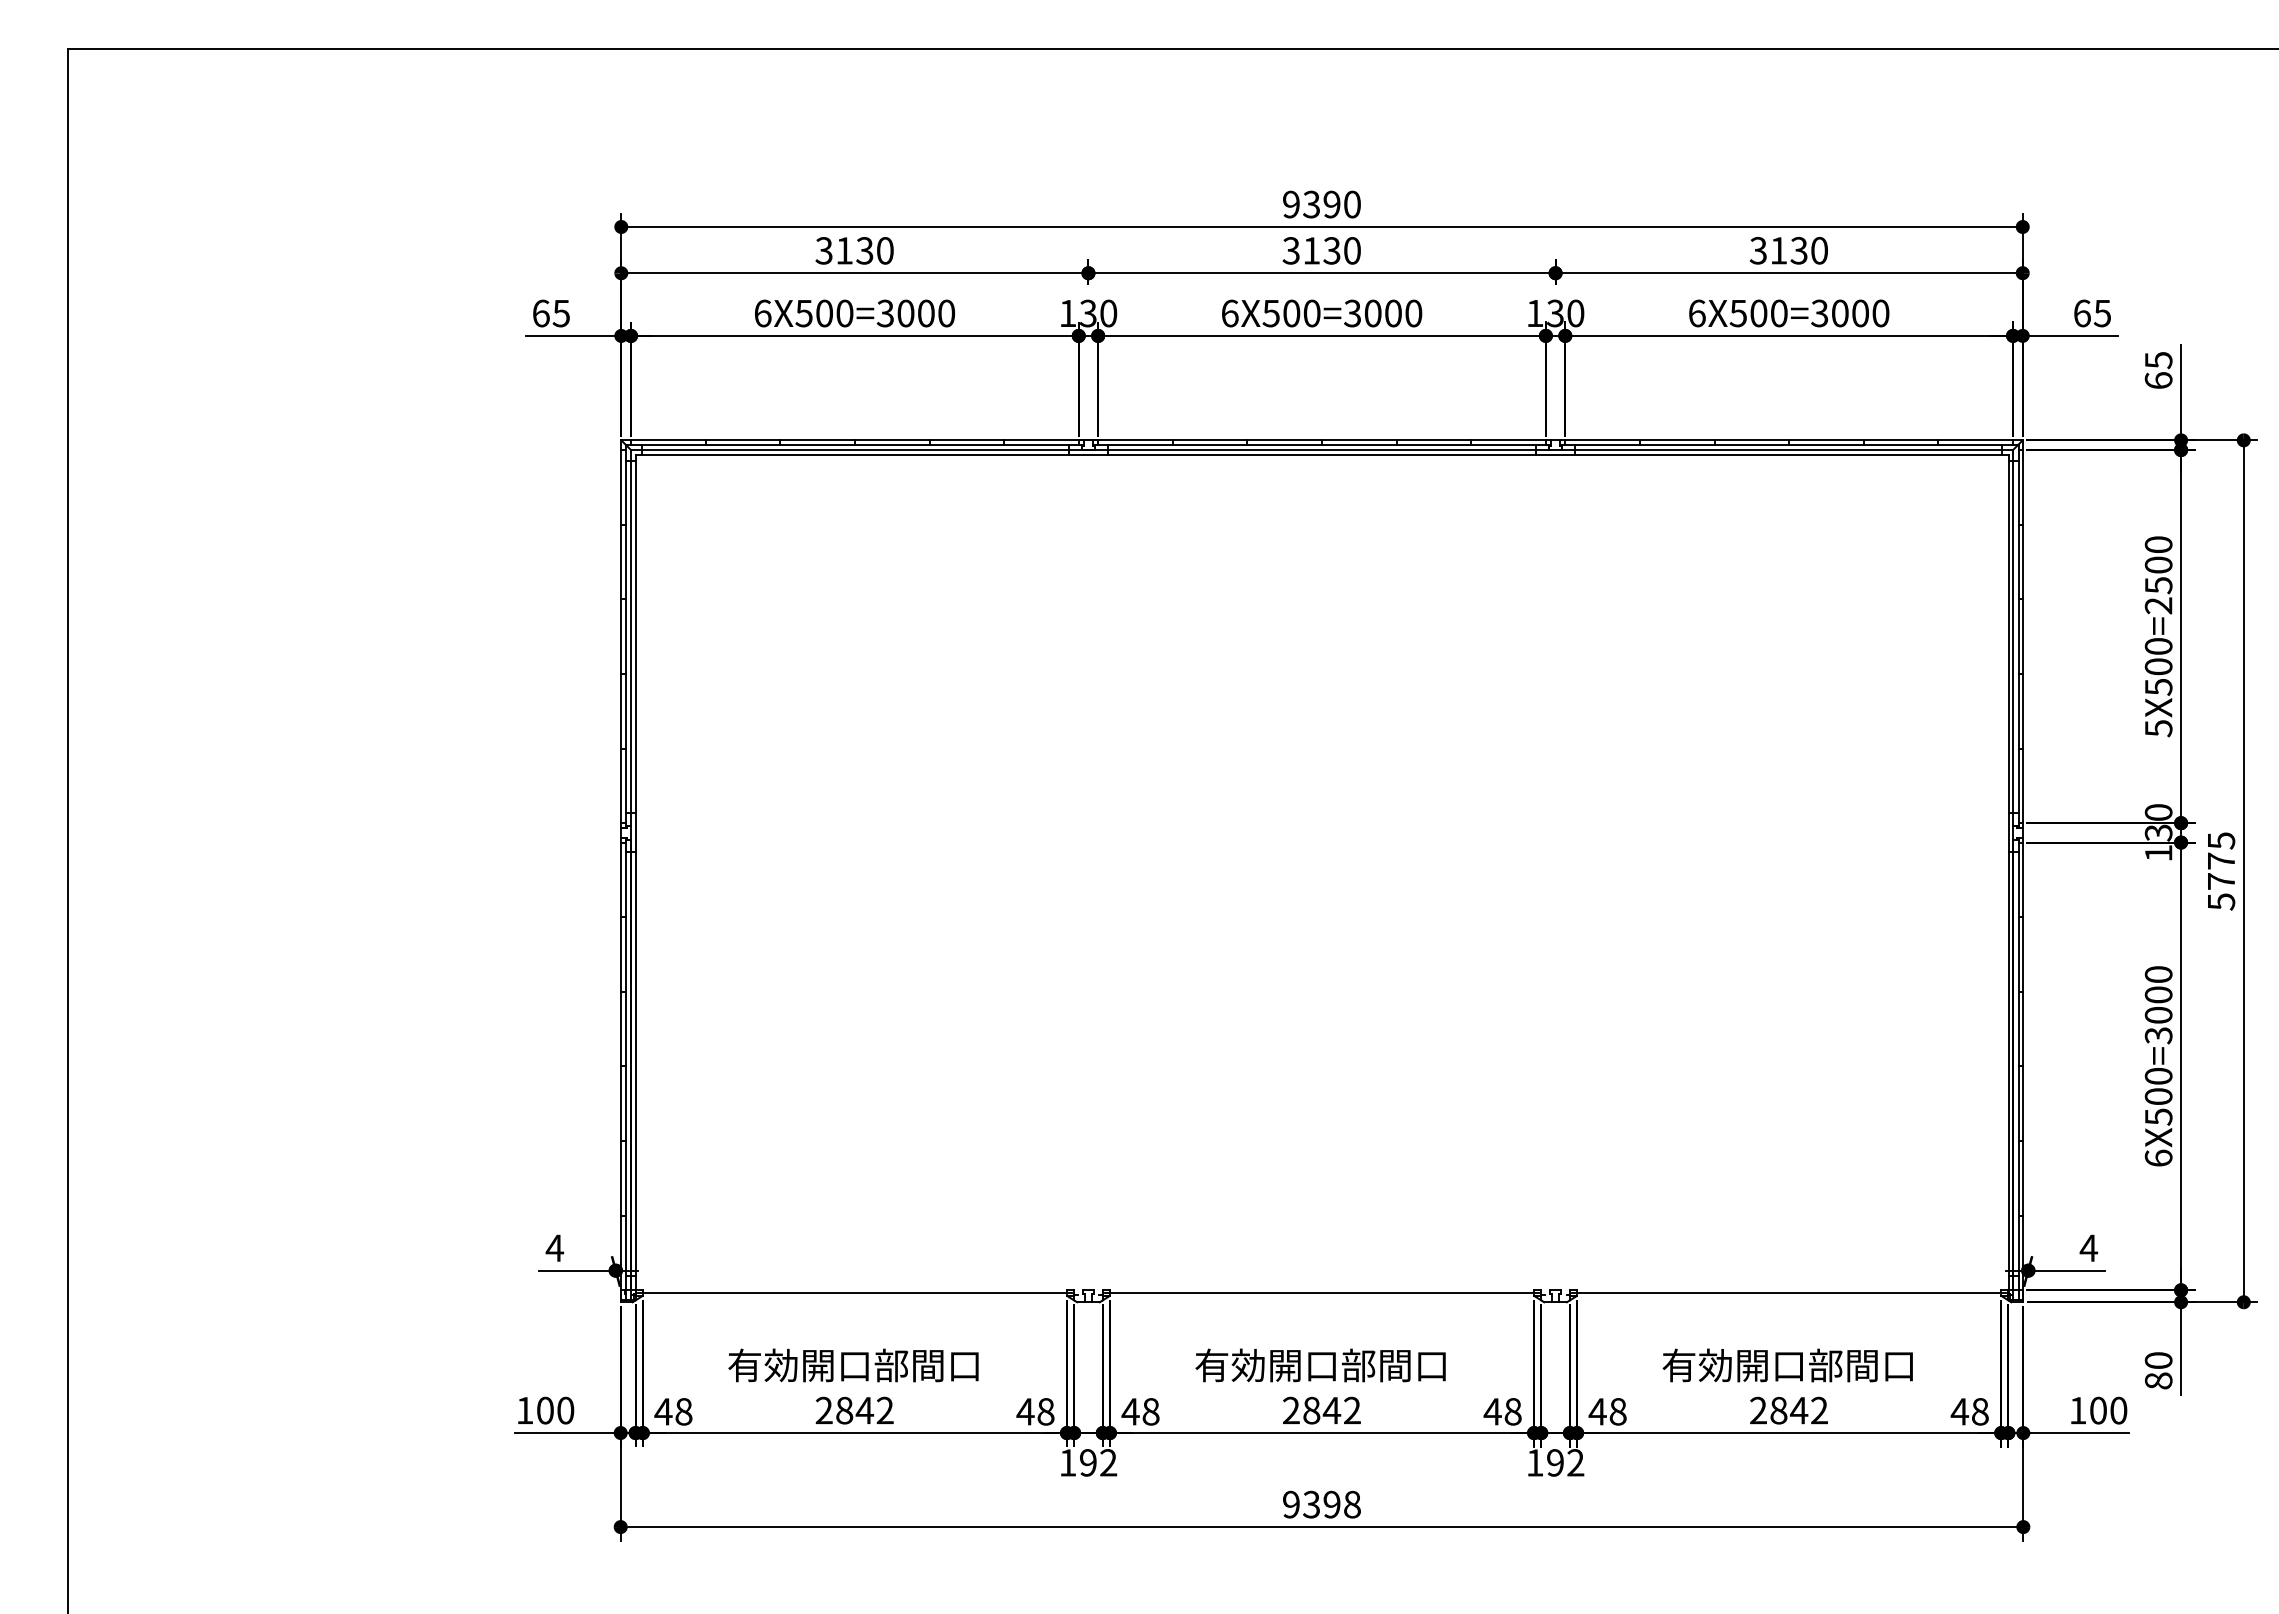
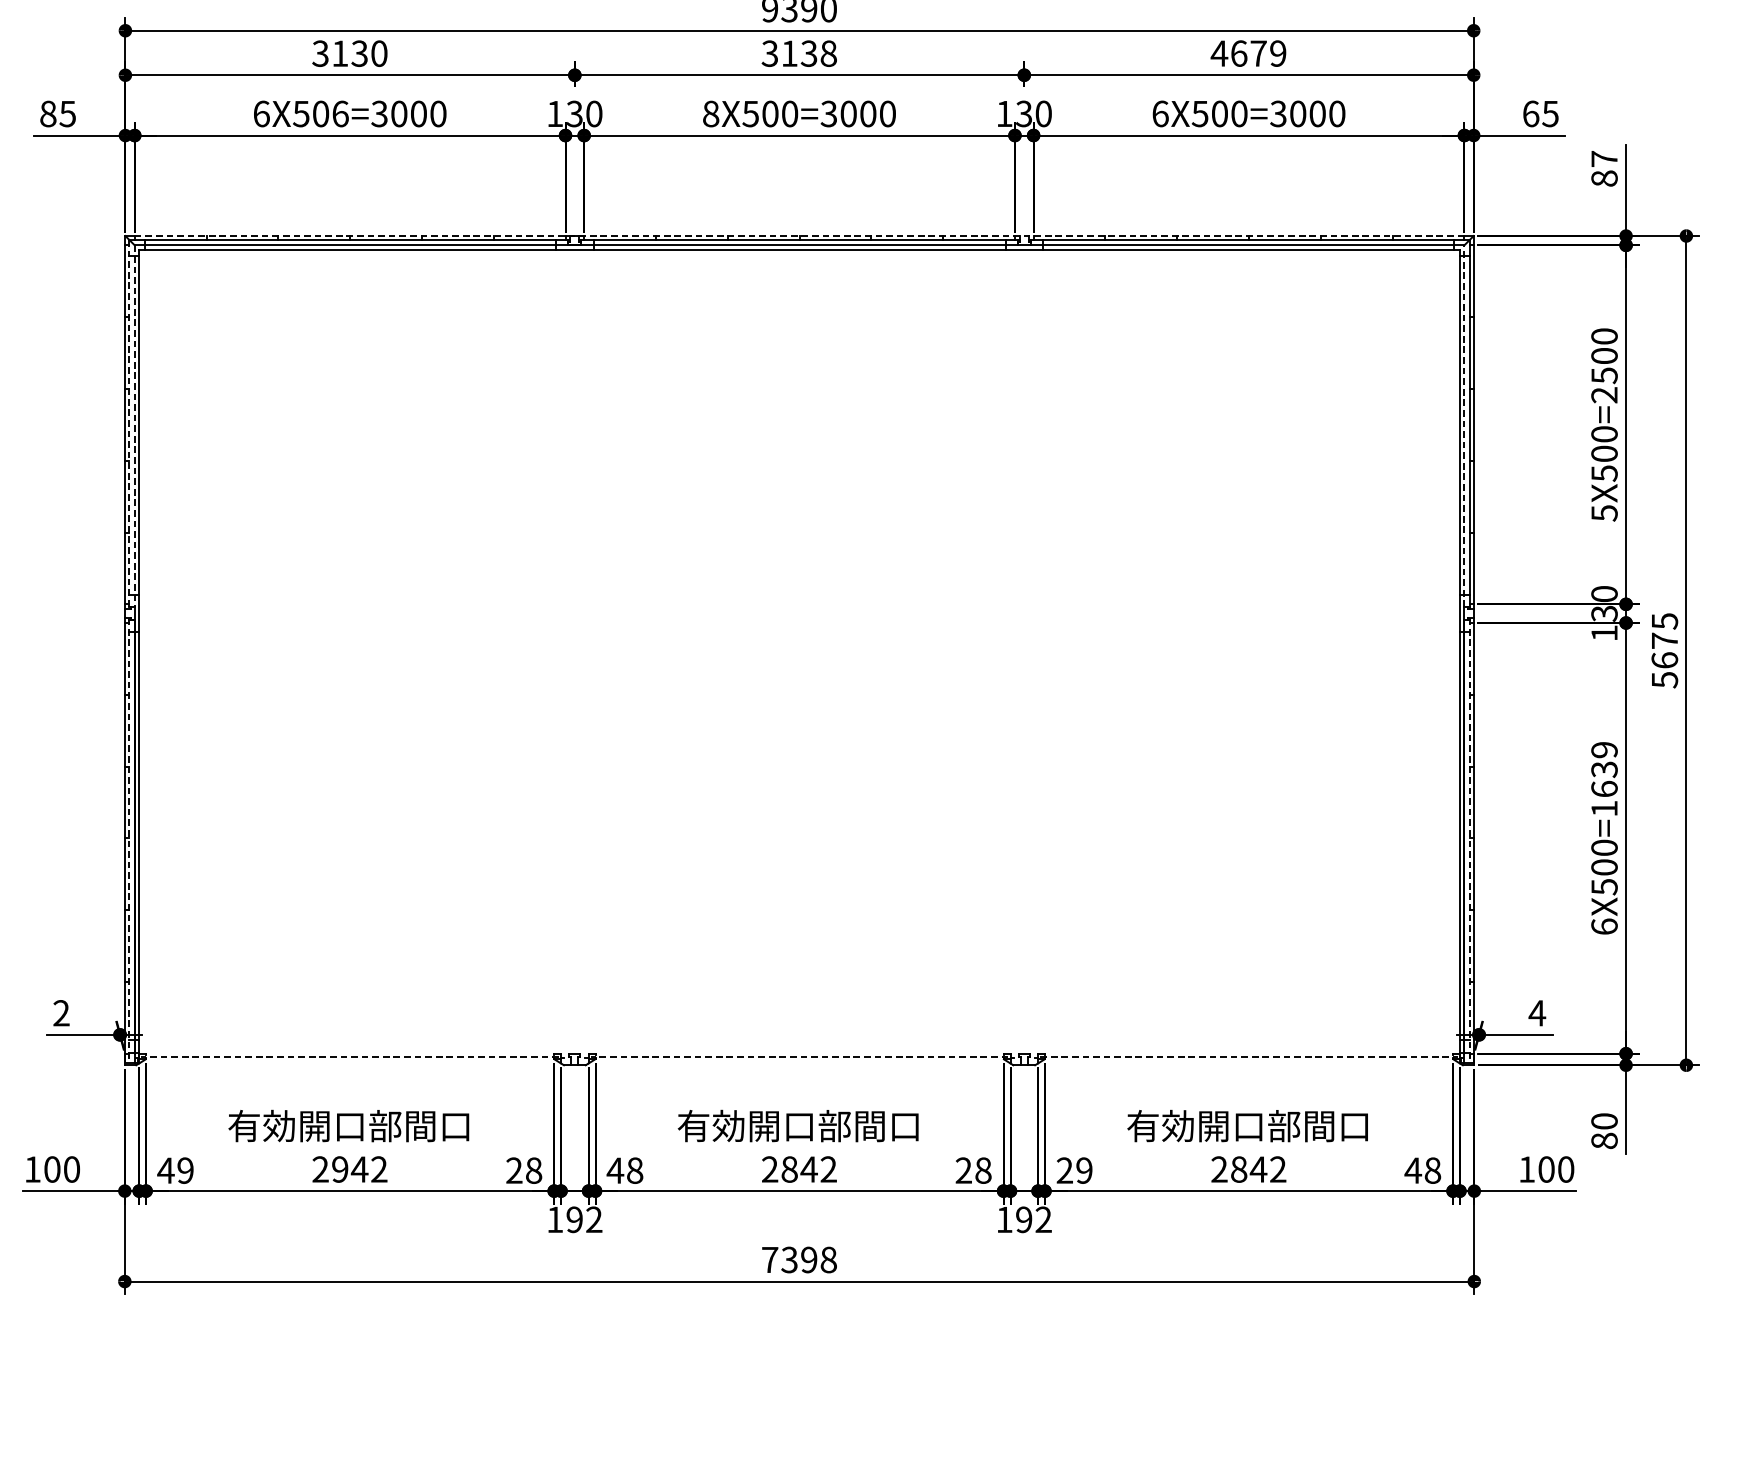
text: (1352, 250) -> (828, 53), 3130 -> 3138
text: (1788, 250) -> (1248, 53), 3130 -> 4679
text: (540, 313) -> (47, 113), 65 -> 85
text: (844, 313) -> (340, 113), 6X500=3000 -> 6X506=3000
text: (1229, 313) -> (710, 113), 6X500=3000 -> 8X500=3000
text: (2158, 370) -> (1604, 168), 65 -> 87
line: (1322, 440) -> (800, 236), solid -> dashed
line: (625, 636) -> (129, 424), solid -> dashed
line: (2013, 637) -> (1464, 425), solid -> dashed
line: (631, 638) -> (135, 426), solid -> dashed
text: (2221, 880) -> (1664, 659), 5775 -> 5675
text: (2158, 1005) -> (1604, 779), 6X500=3000 -> 6X500=1639
line: (625, 1069) -> (129, 841), solid -> dashed
line: (2018, 1069) -> (1469, 841), solid -> dashed
text: (554, 1247) -> (61, 1012), 4 -> 2
line: (854, 1293) -> (349, 1056), solid -> dashed
line: (1321, 1293) -> (799, 1056), solid -> dashed
line: (1789, 1293) -> (1249, 1056), solid -> dashed
text: (844, 1410) -> (340, 1169), 2842 -> 2942
text: (683, 1411) -> (185, 1170), 48 -> 49
text: (1025, 1411) -> (514, 1170), 48 -> 28
text: (1492, 1411) -> (963, 1170), 48 -> 28
text: (1607, 1411) -> (1074, 1170), 48 -> 29
text: (1291, 1504) -> (770, 1259), 9398 -> 7398

